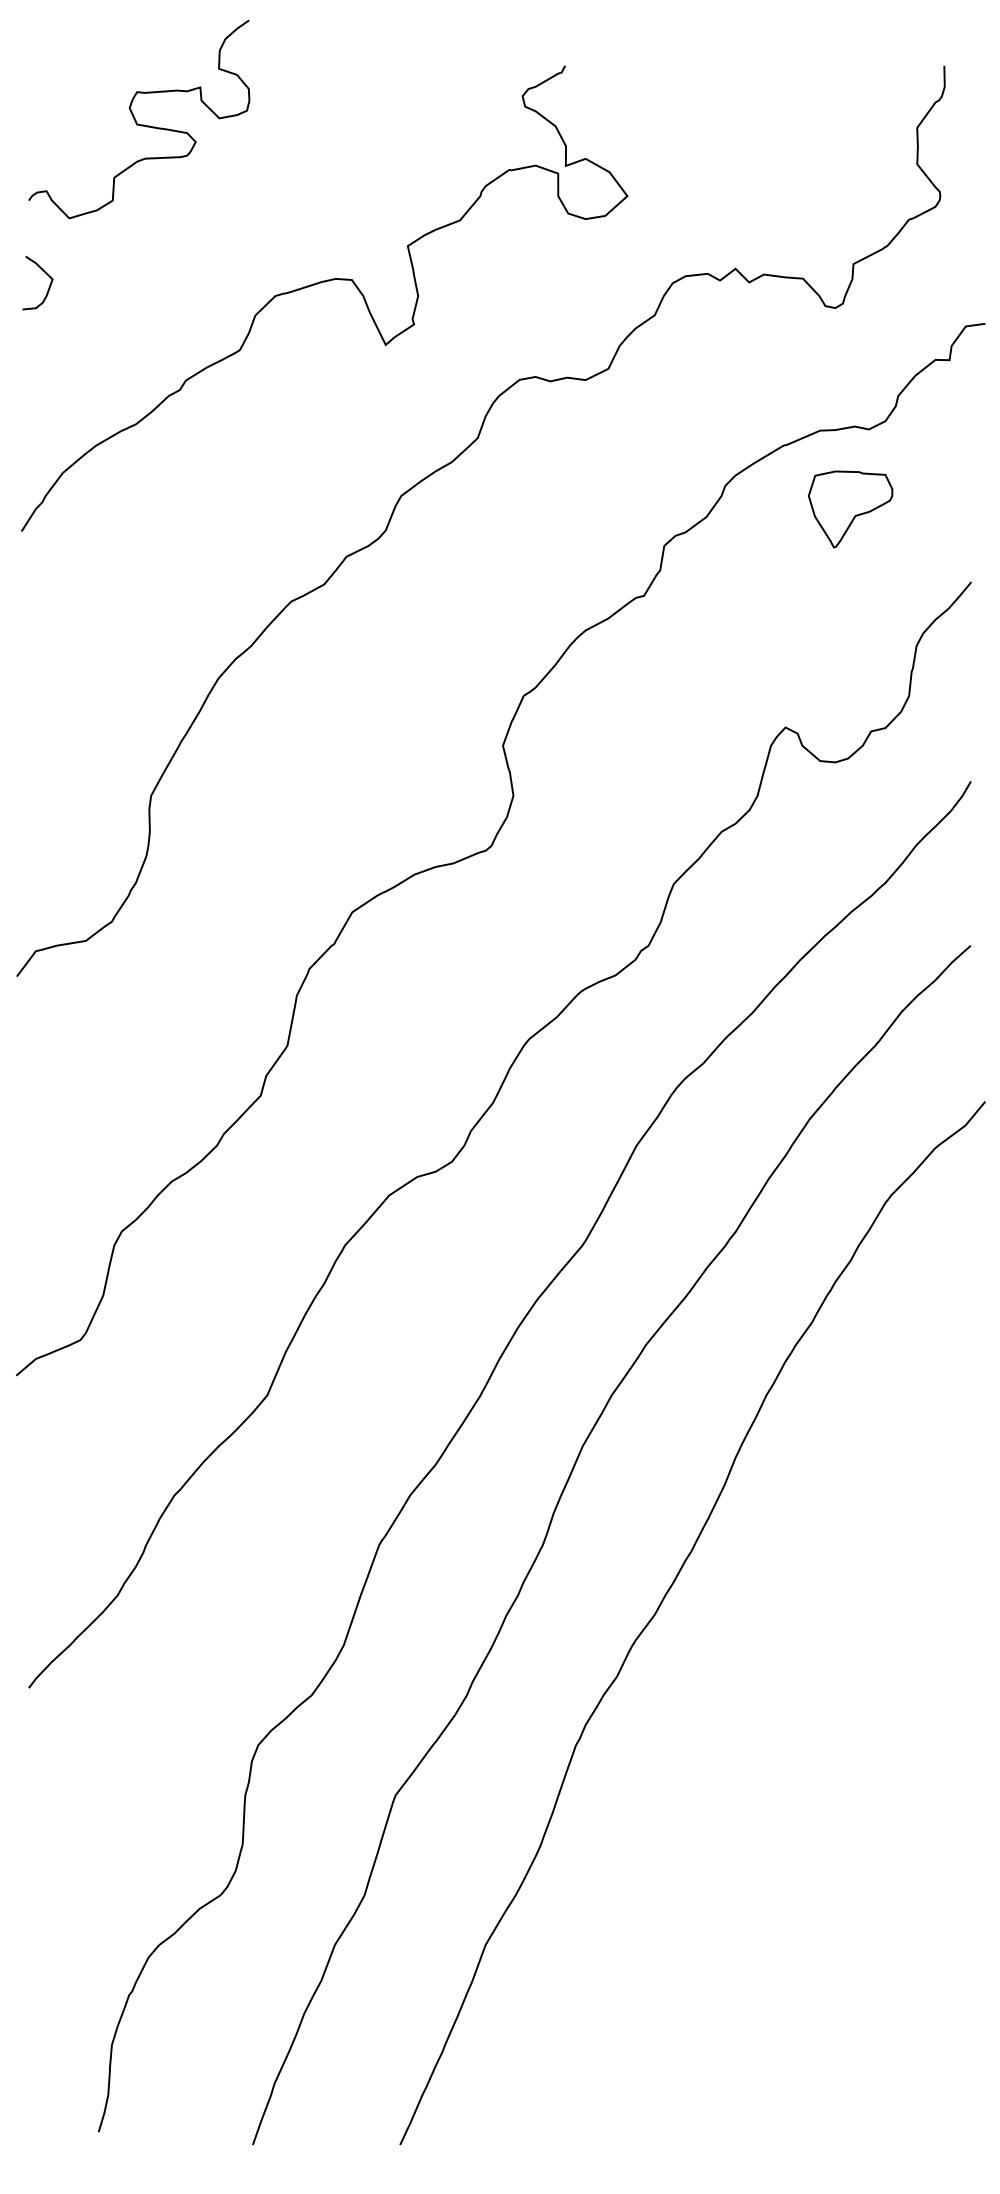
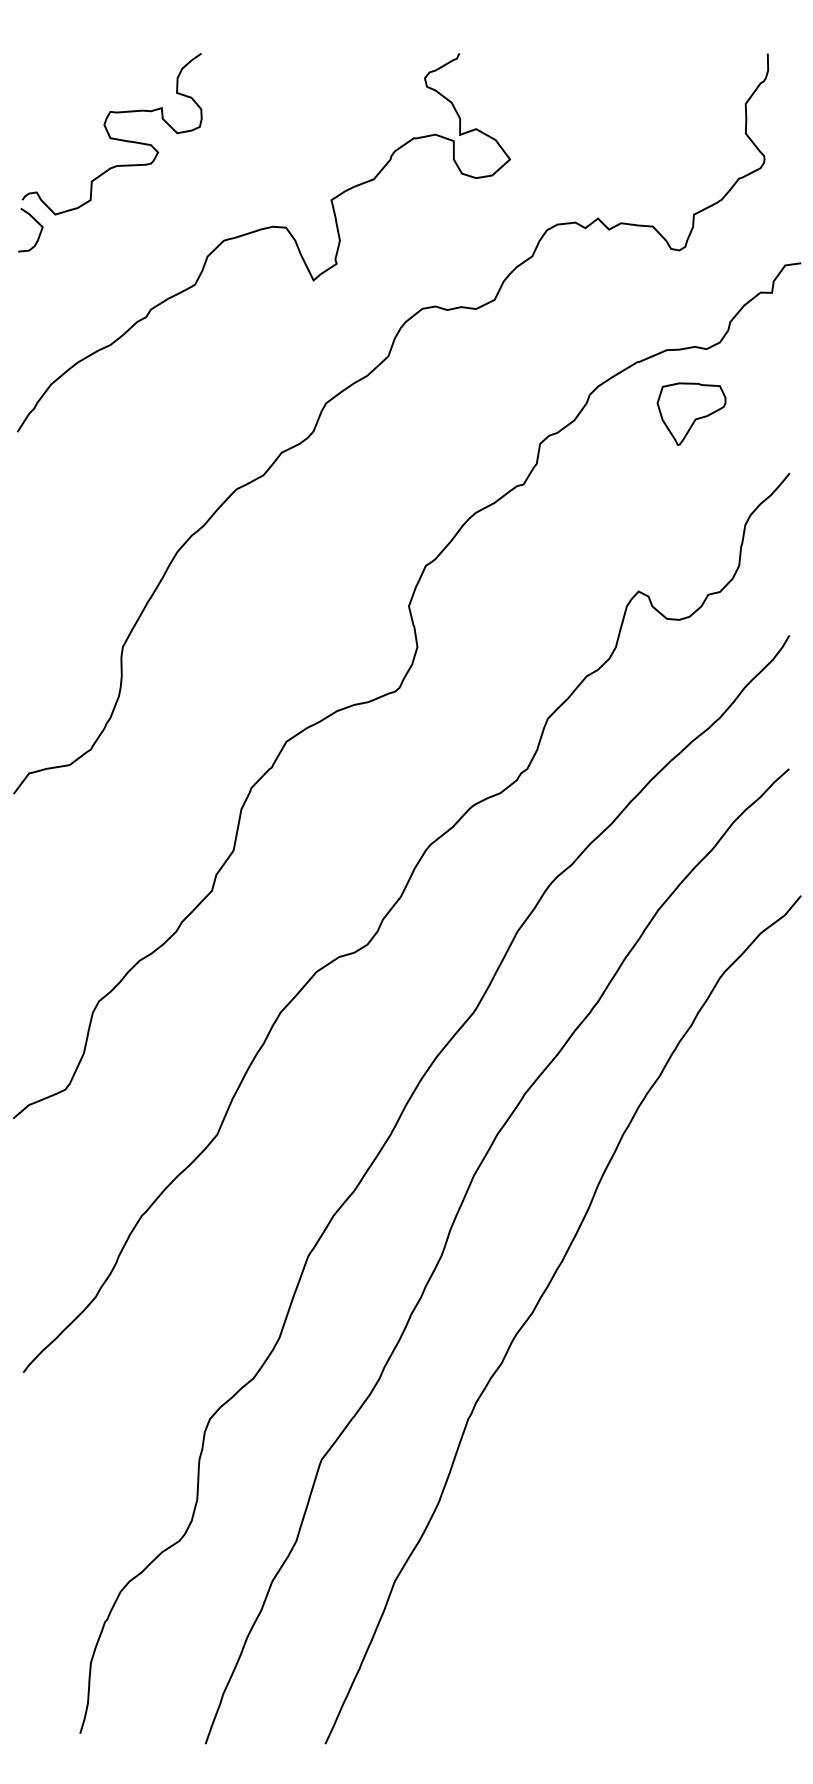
curve: (137, 121) -> (110, 135), moved

